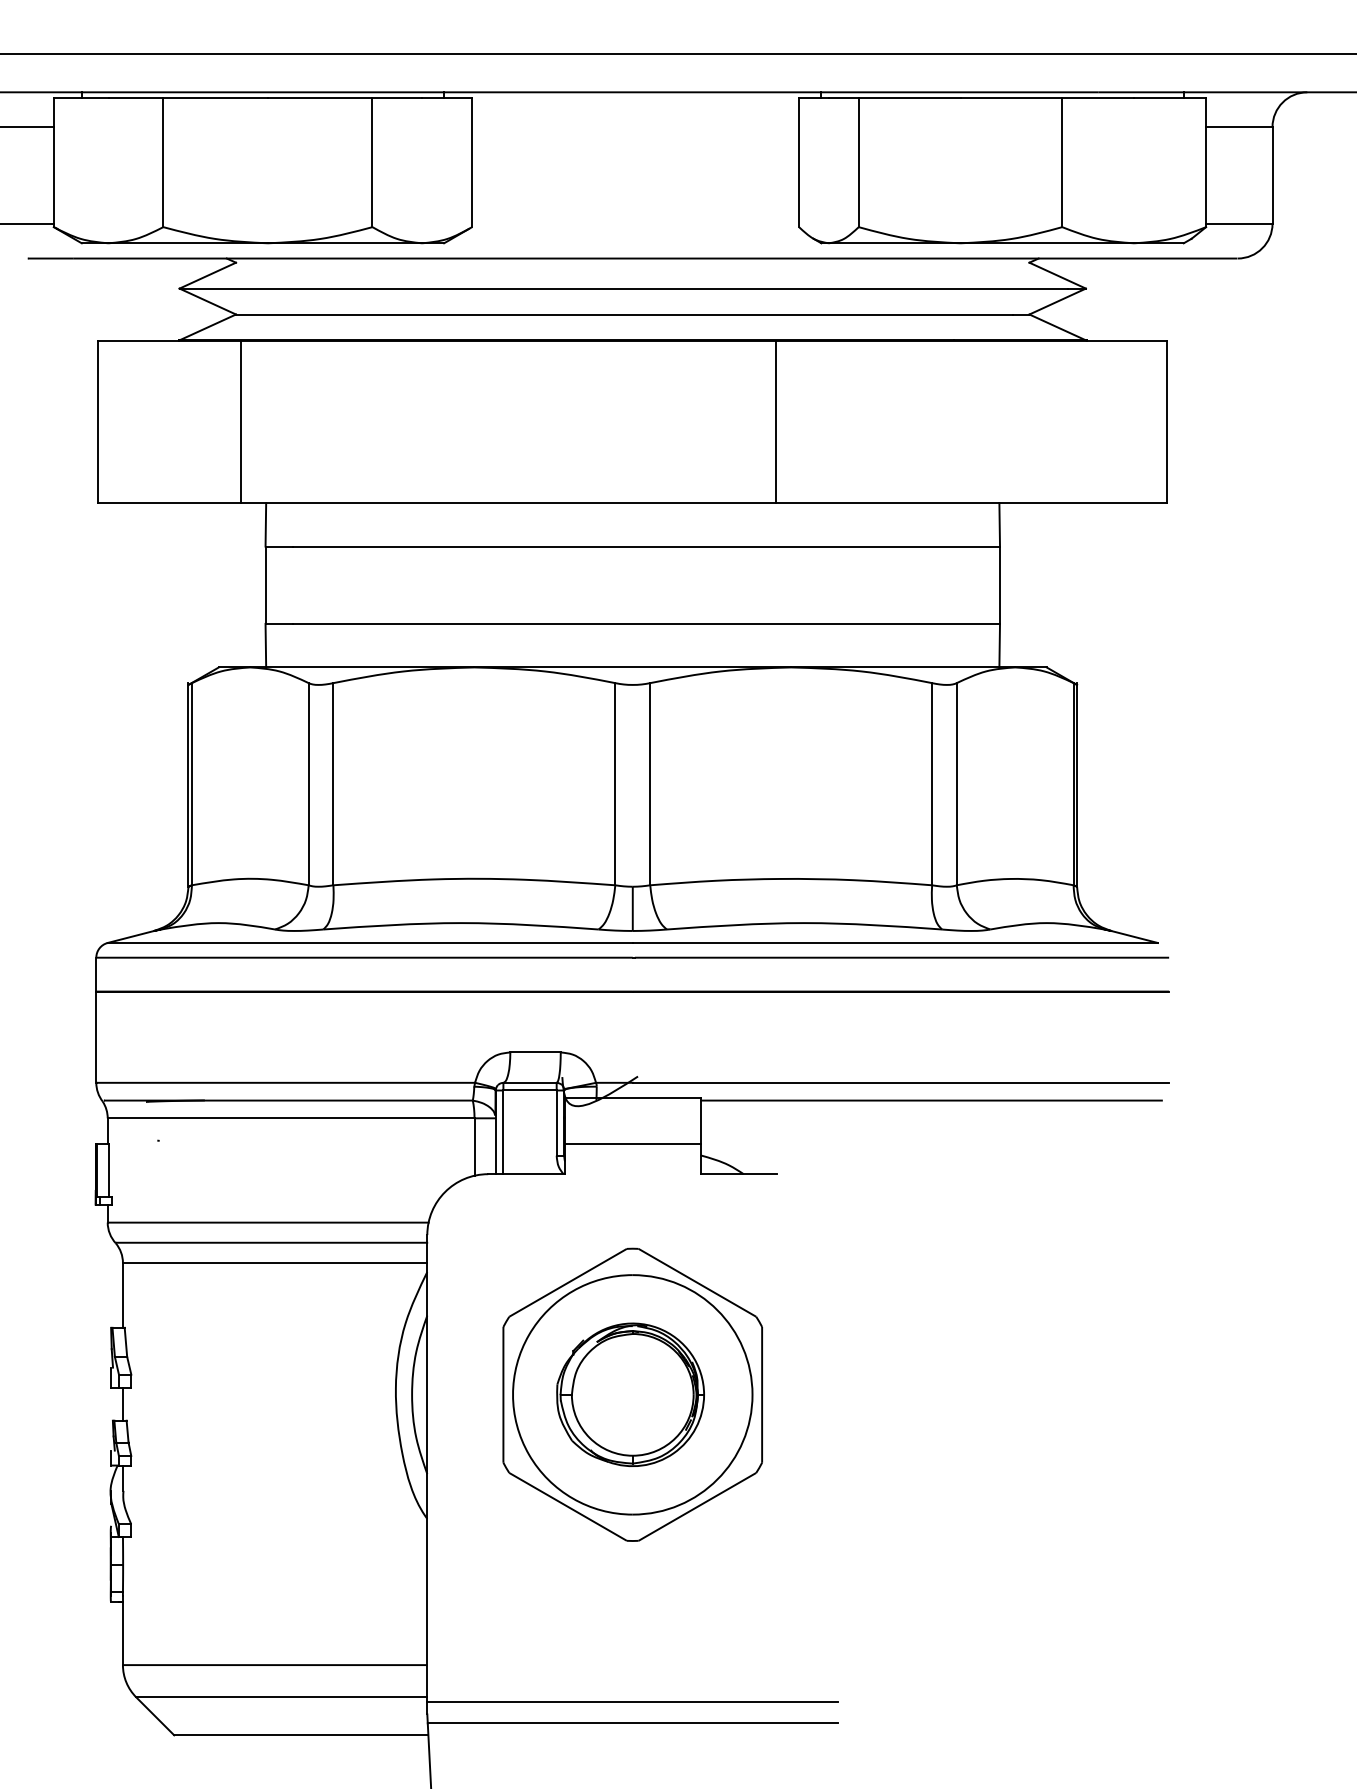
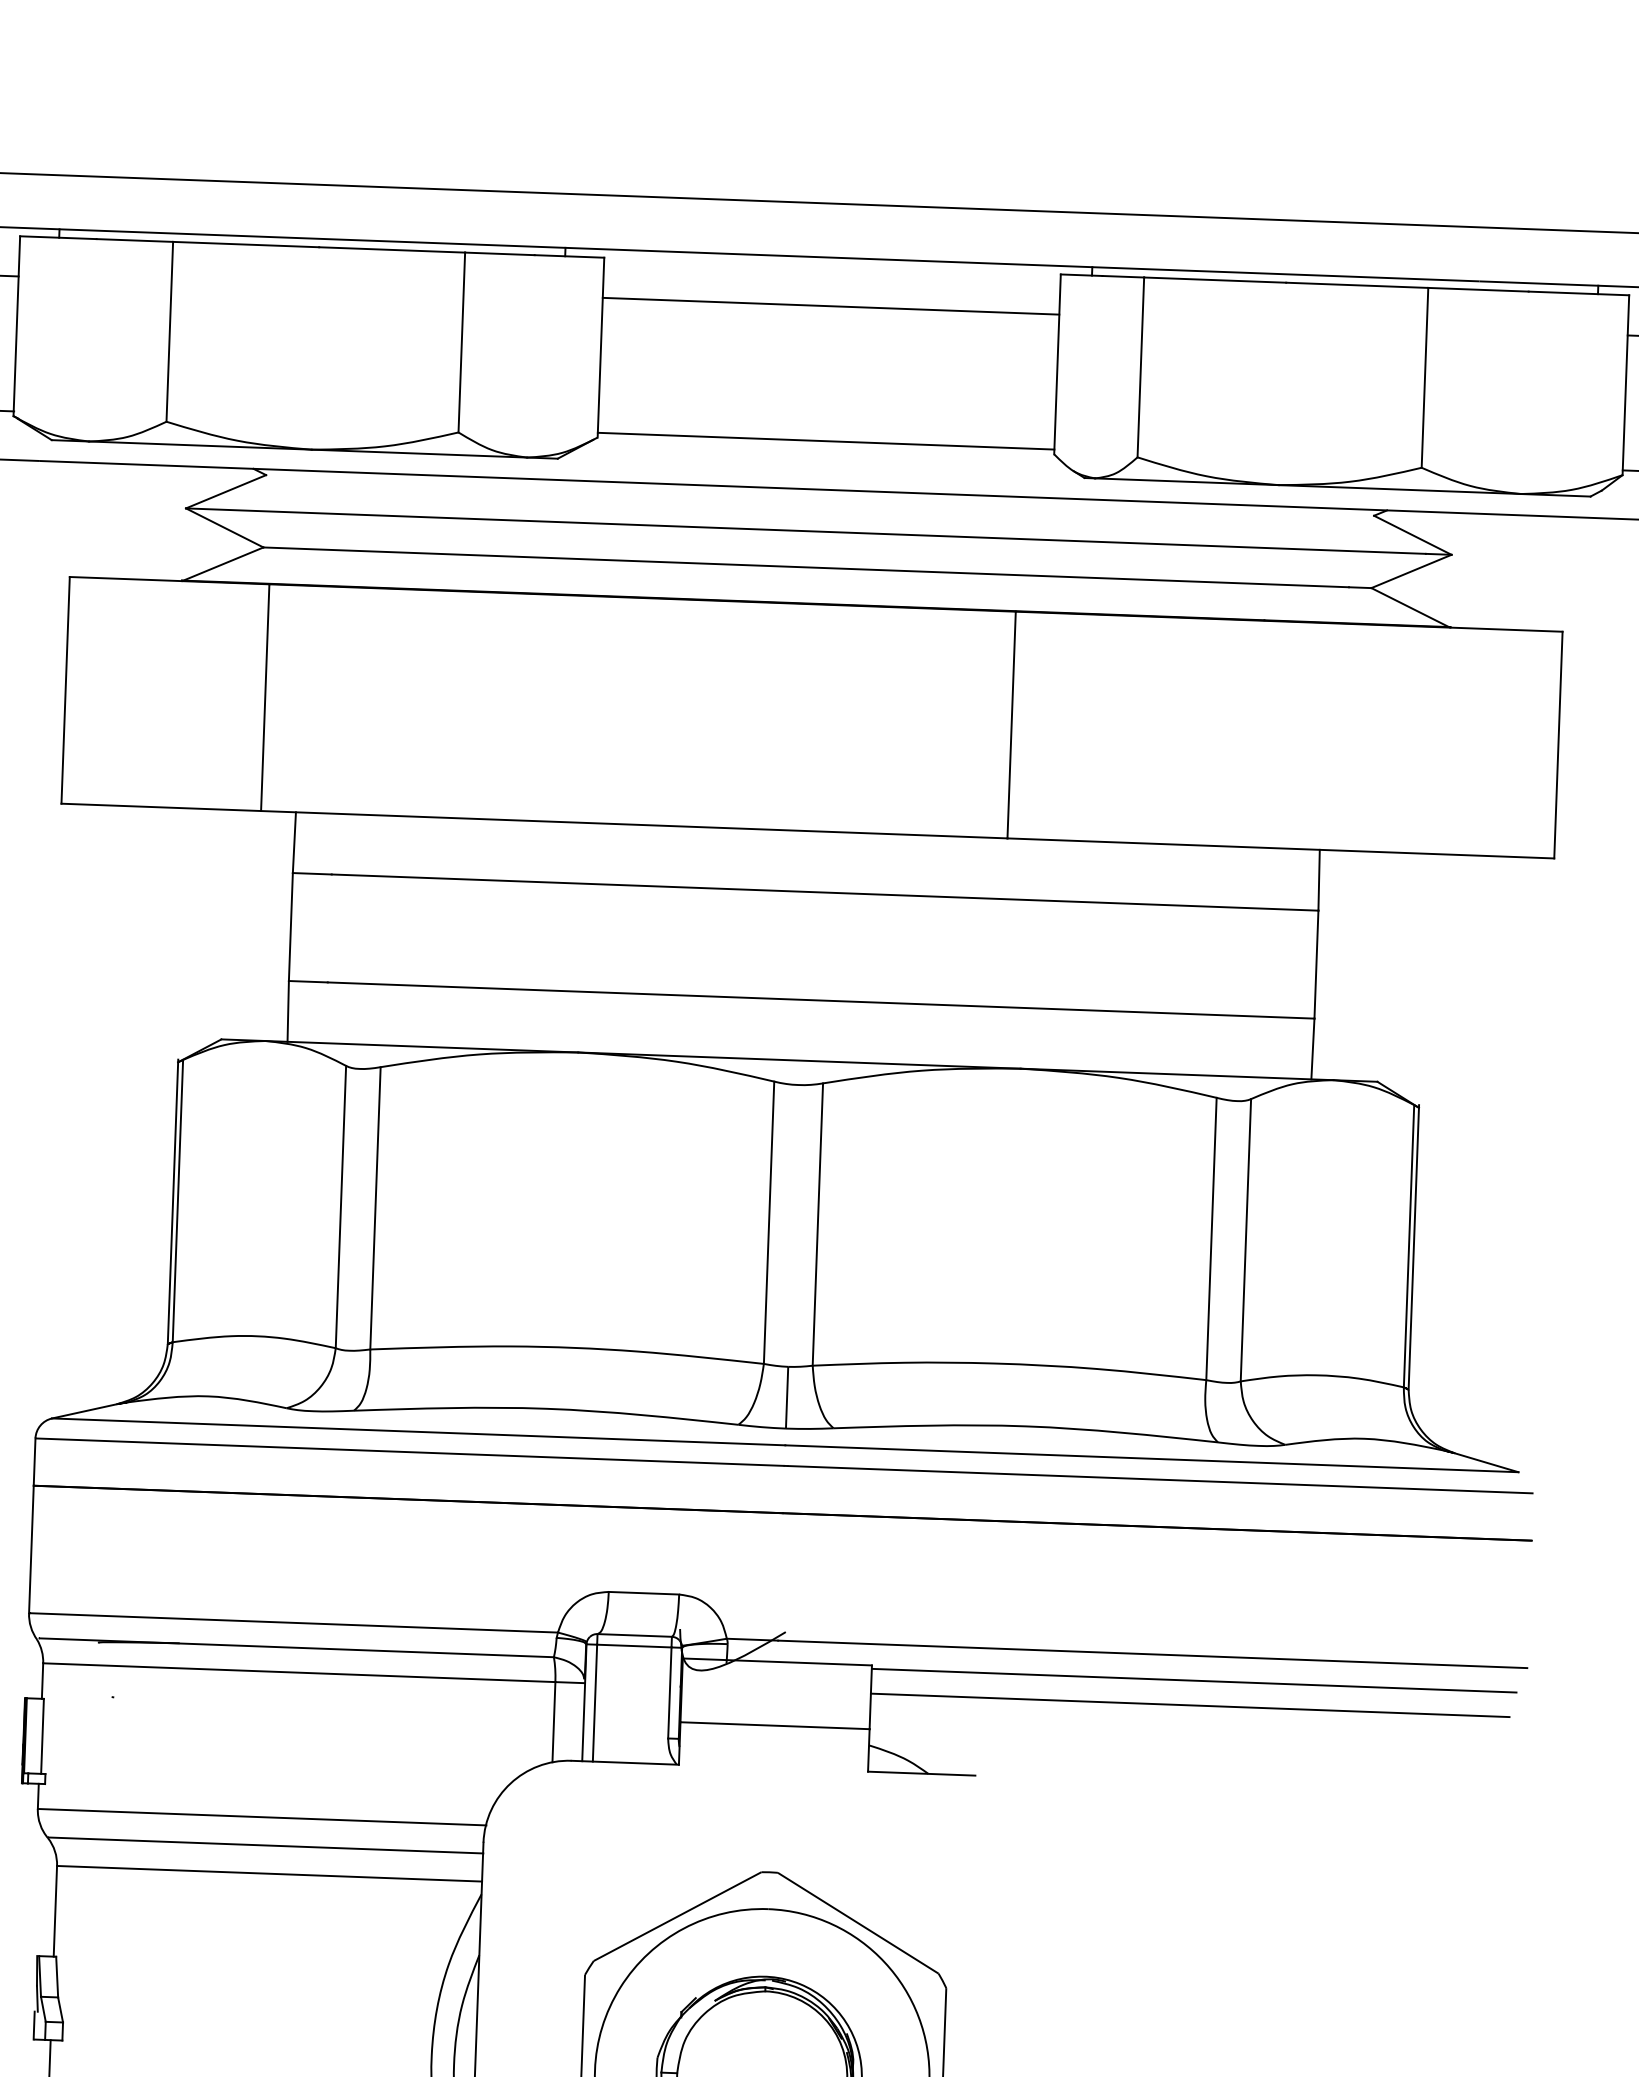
line: (635, 127) -> (830, 306), added
line: (635, 223) -> (825, 440), added
line: (928, 1118) -> (1189, 1705), added

